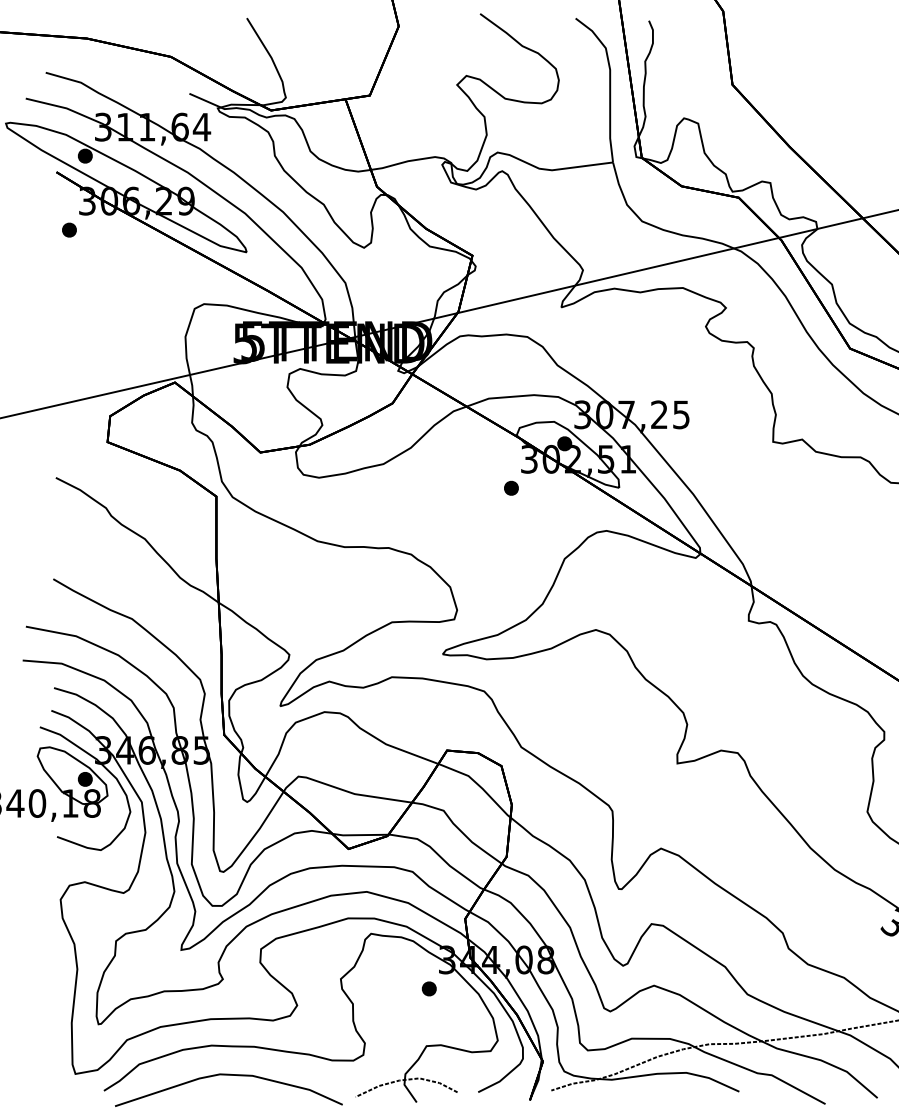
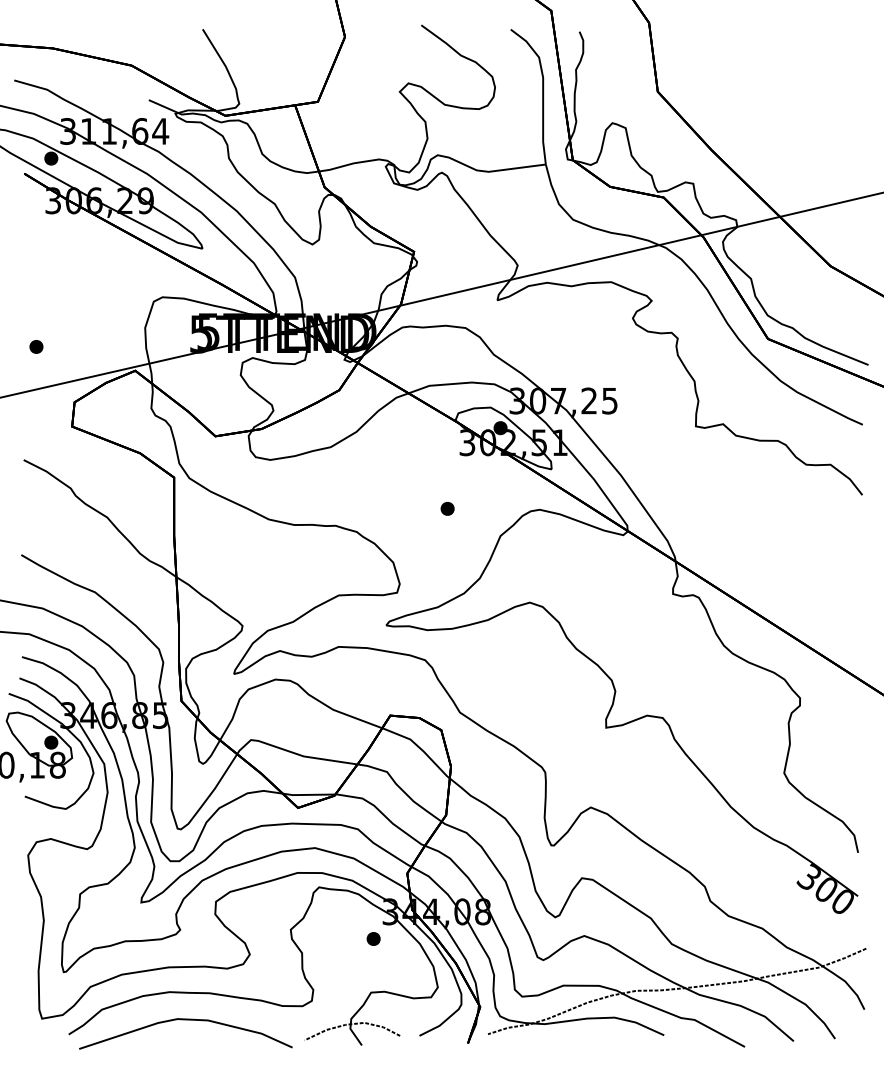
part: (69, 229) -> (36, 346), moved
part: (511, 487) -> (447, 508), moved

